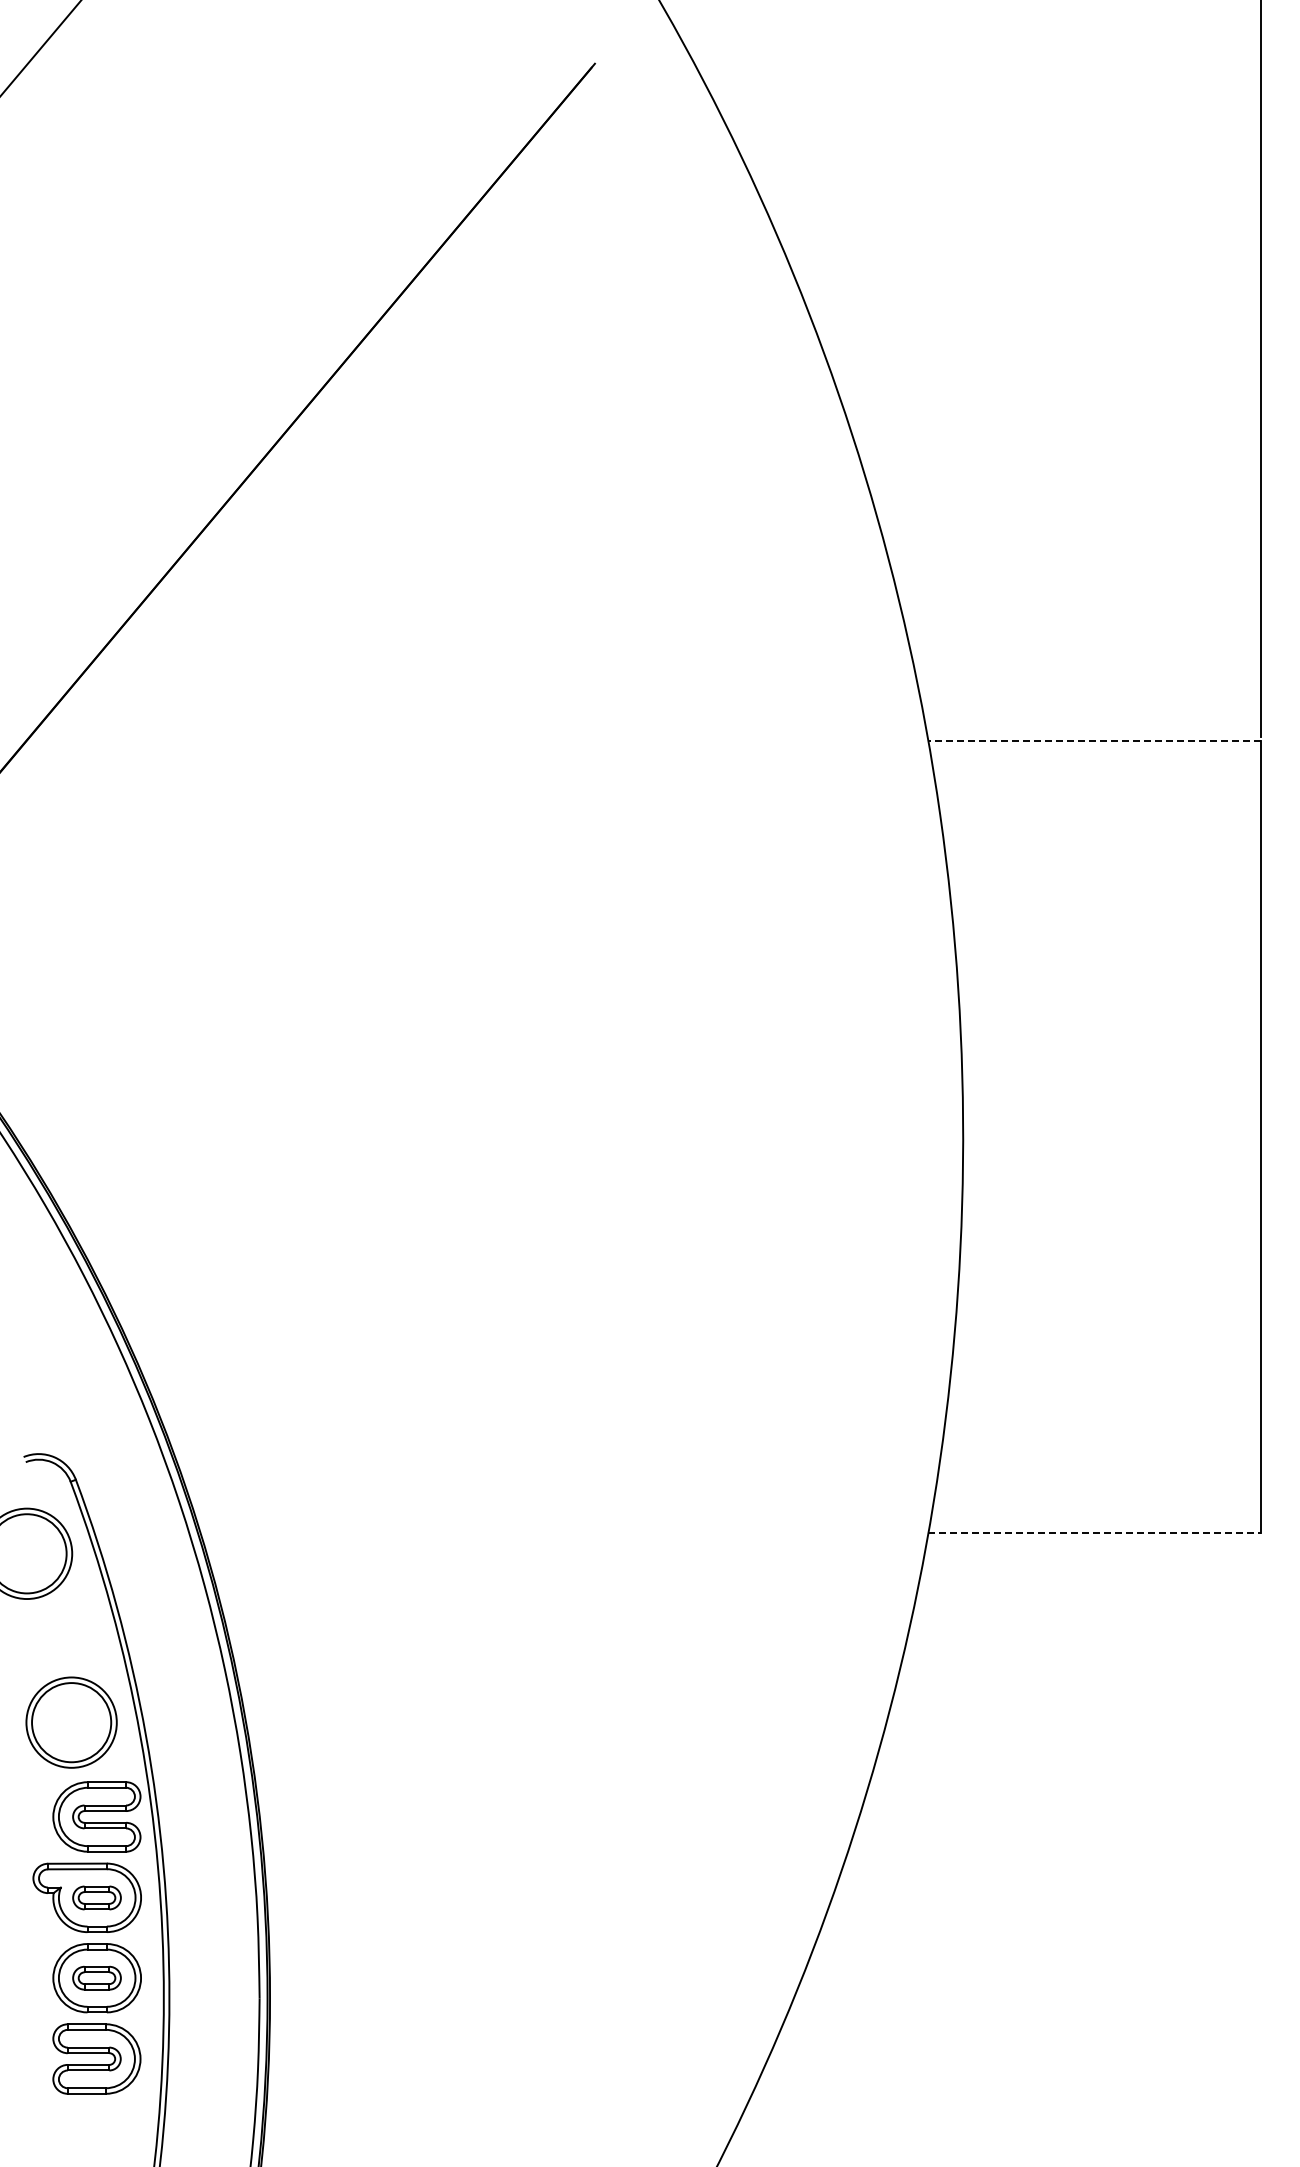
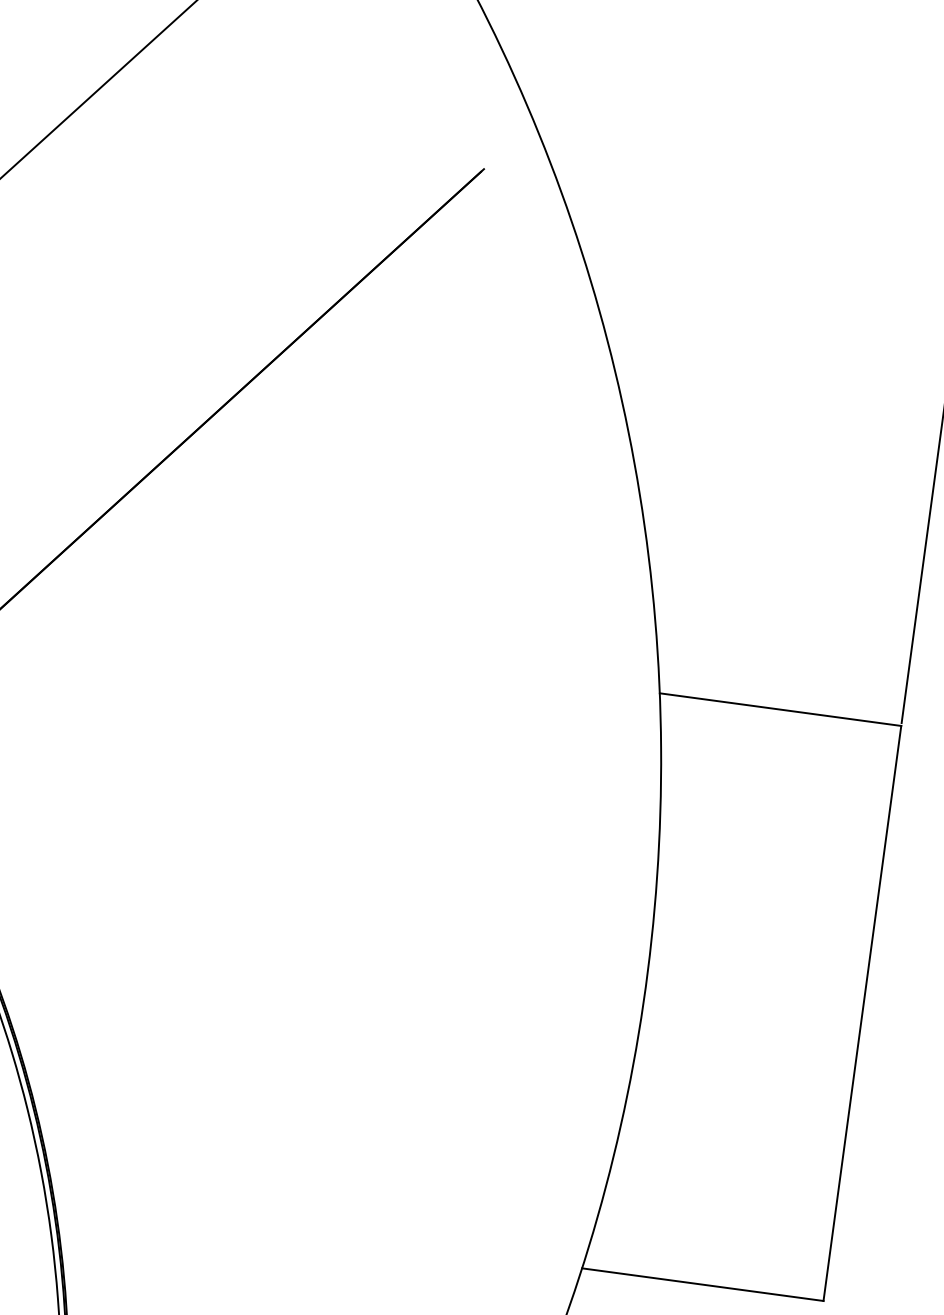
line: (1094, 740) -> (780, 709), dashed -> solid
line: (1095, 1532) -> (703, 1284), dashed -> solid

